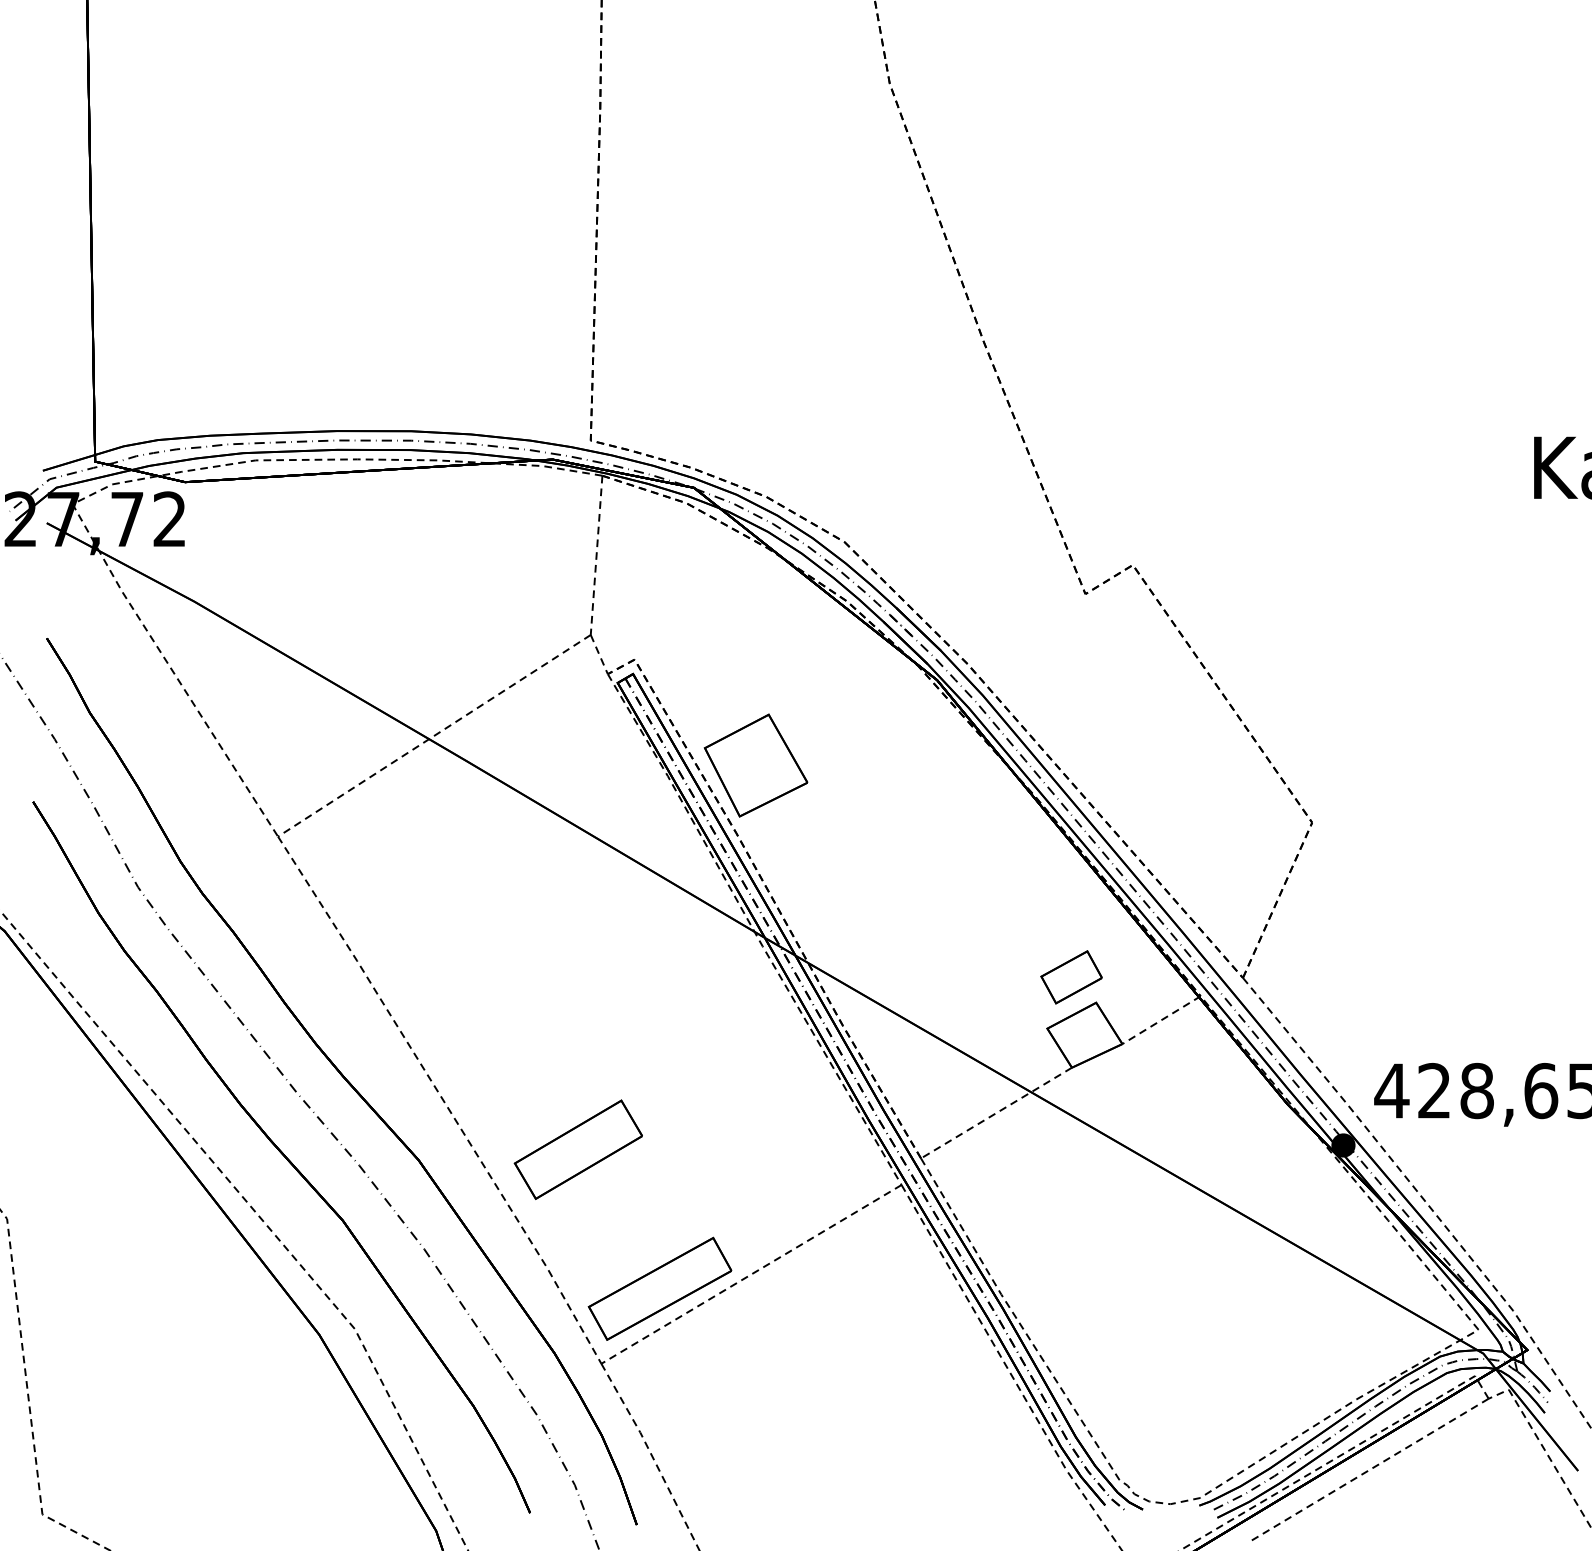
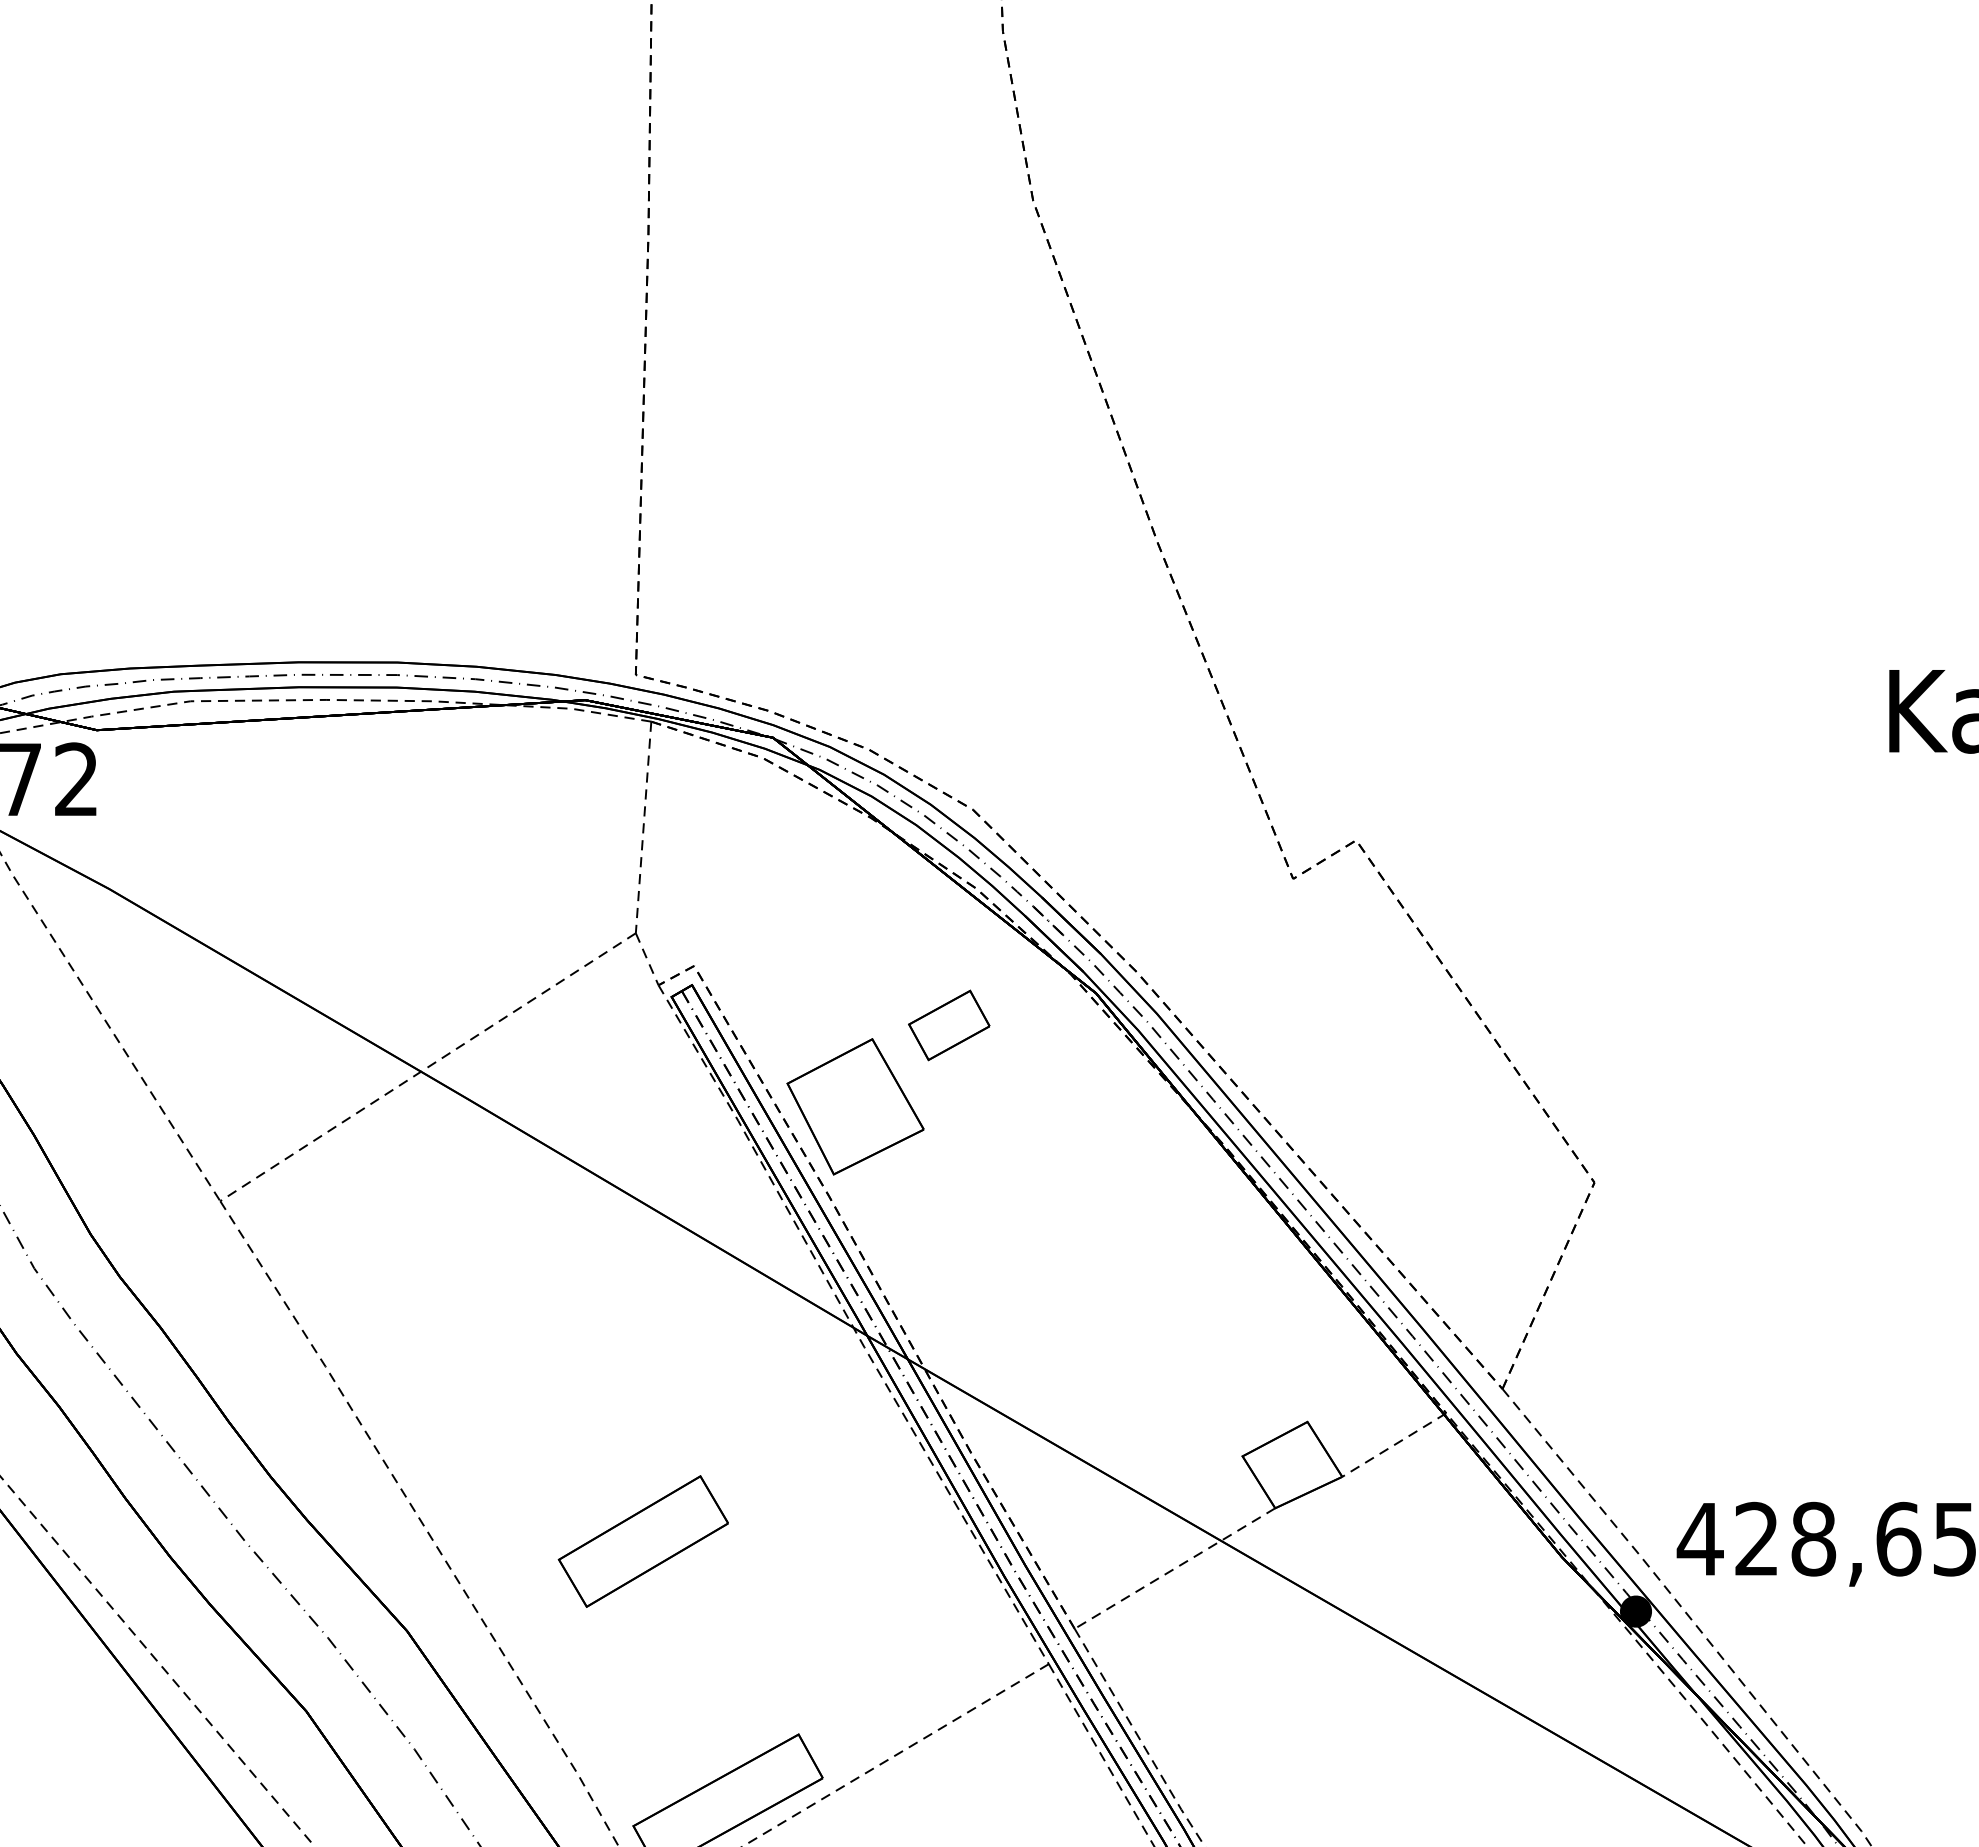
part: (1071, 977) -> (949, 1025), moved
part: (577, 1149) -> (642, 1541), moved

